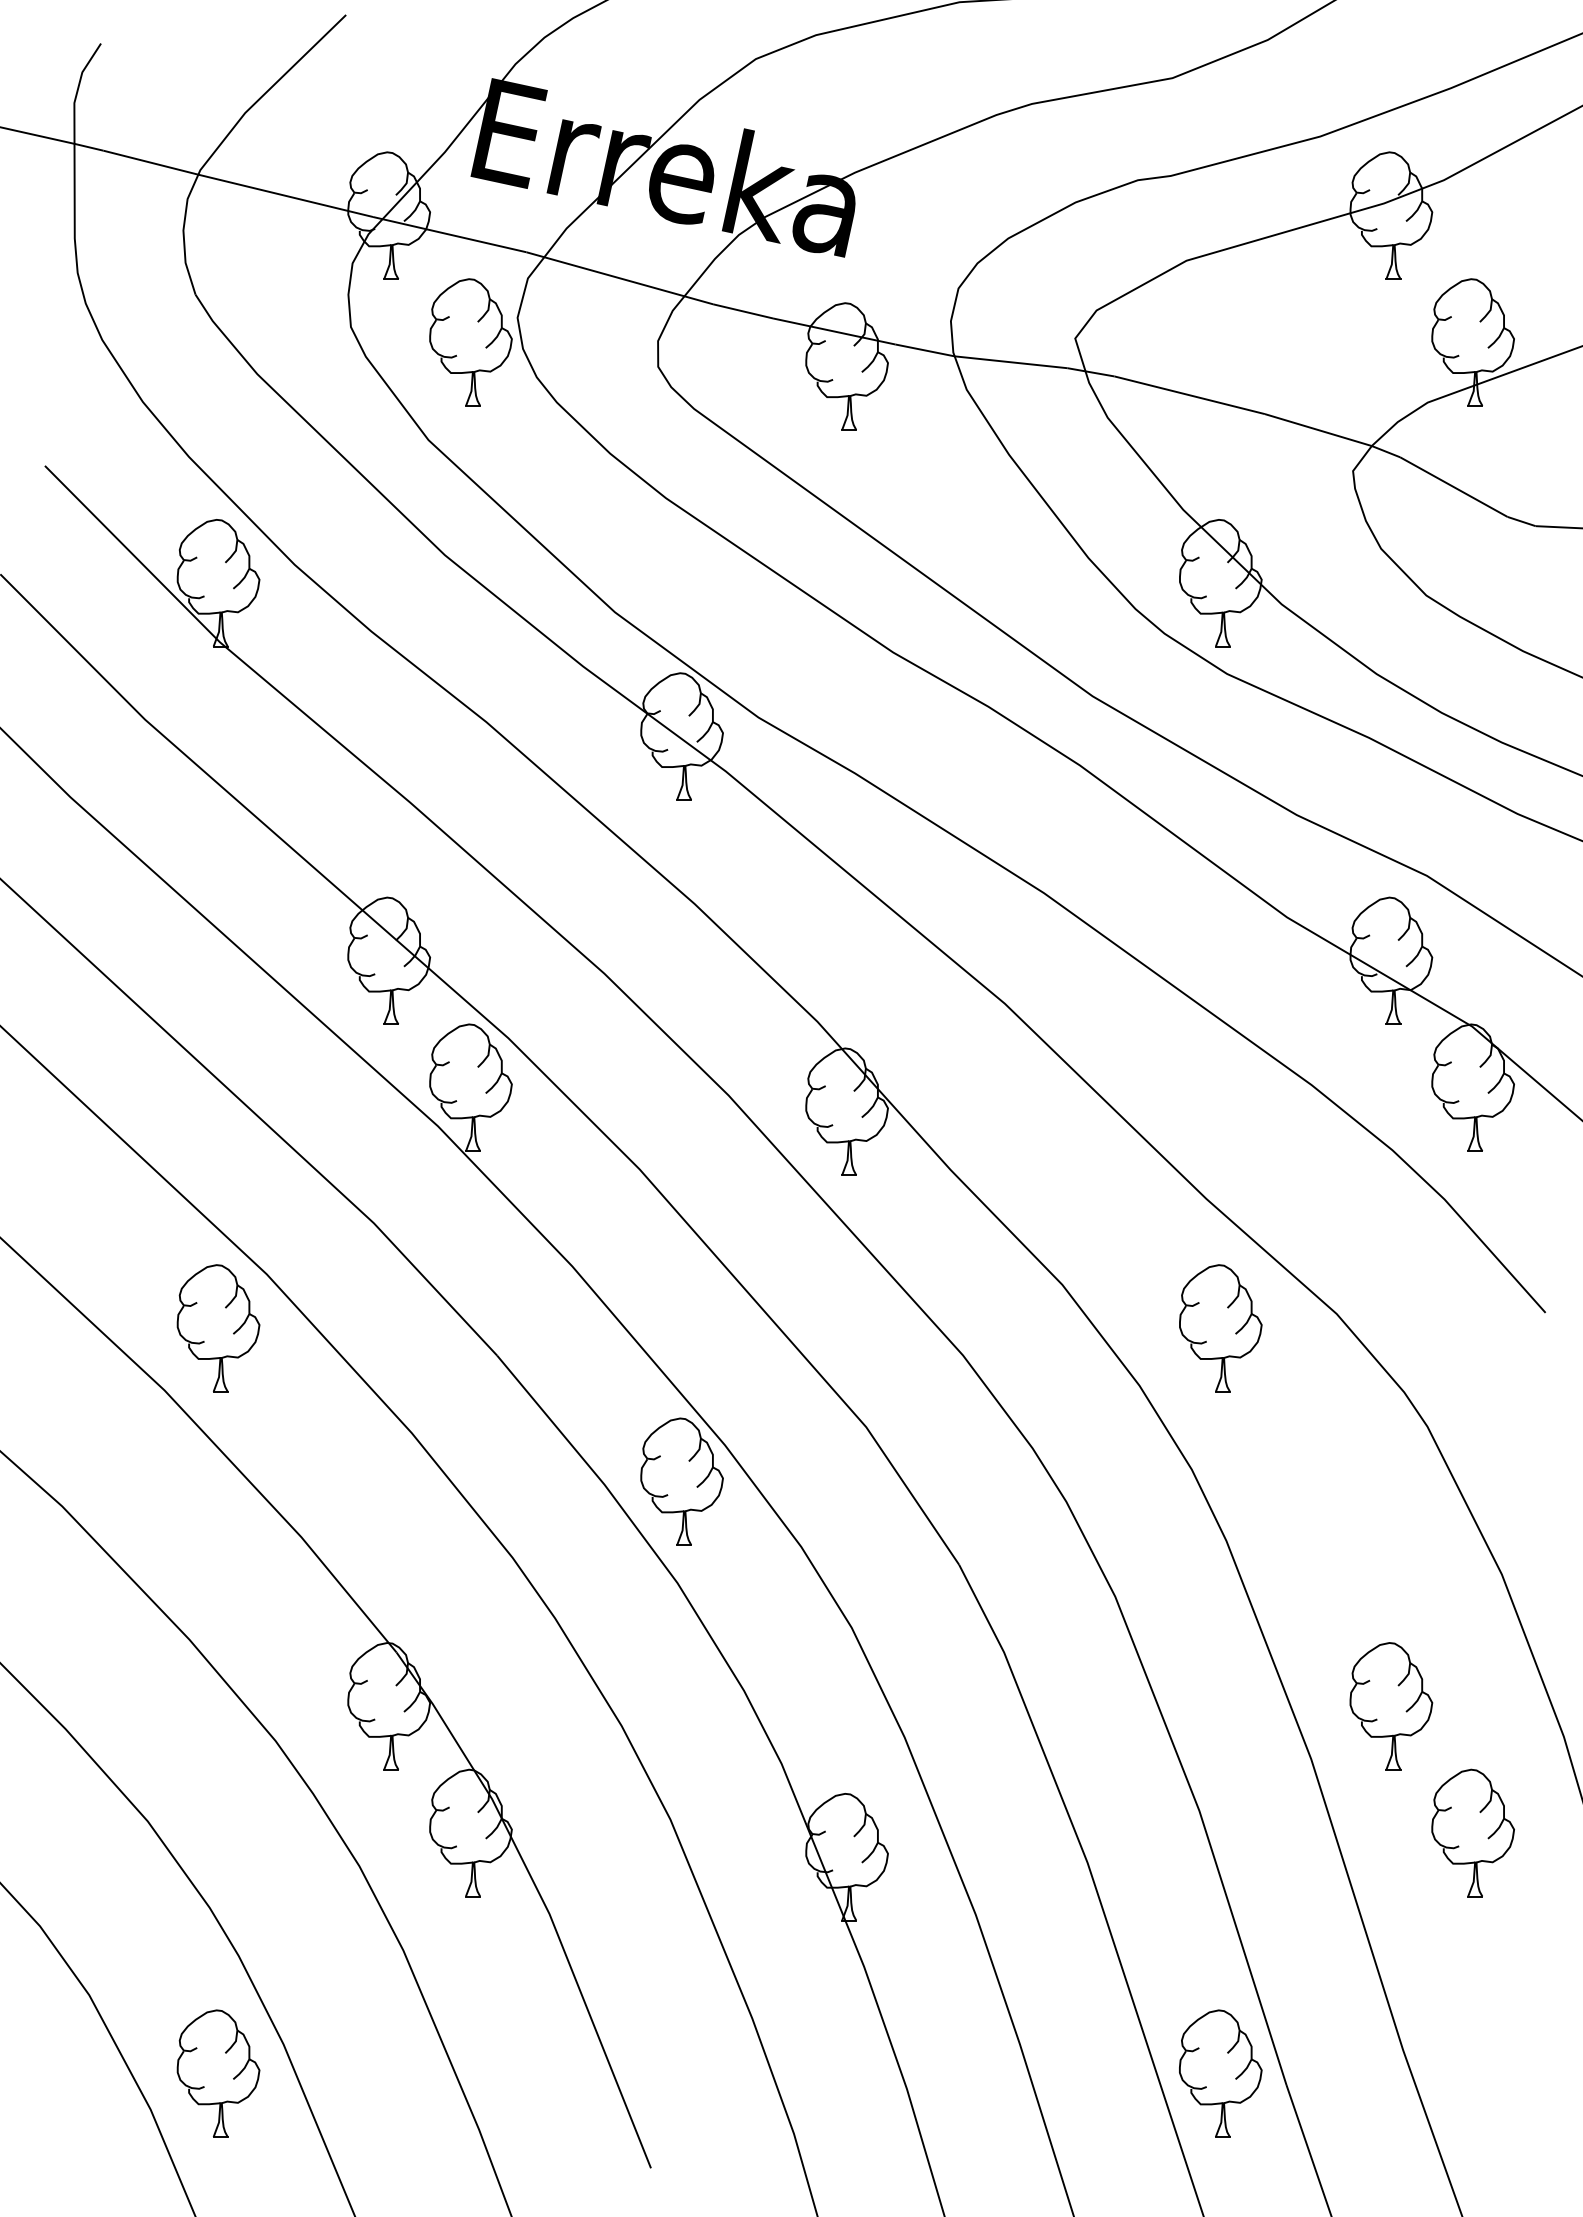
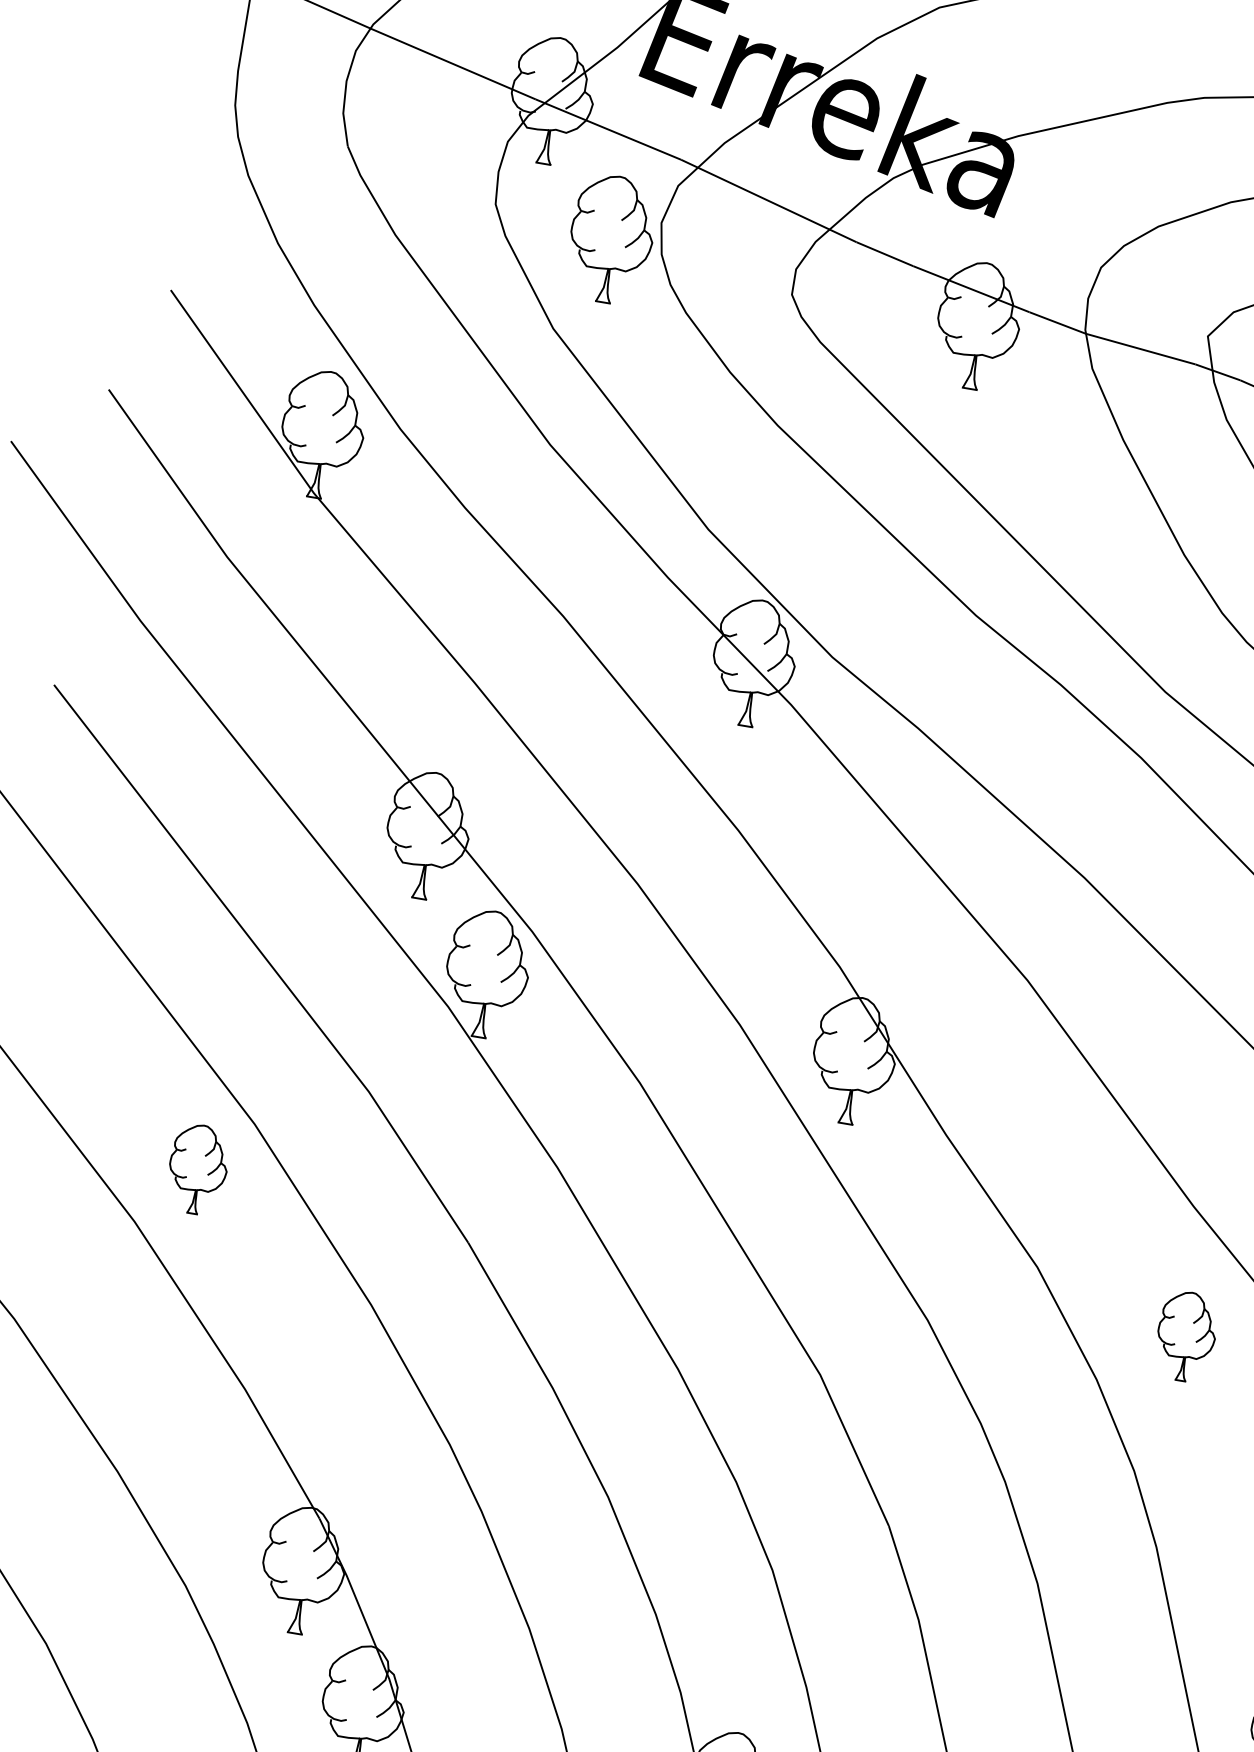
part: (218, 1328) -> (198, 1169), size x0.7
part: (1220, 1328) -> (1186, 1336), size x0.7
part: (681, 1481) -> (629, 1397), removed

